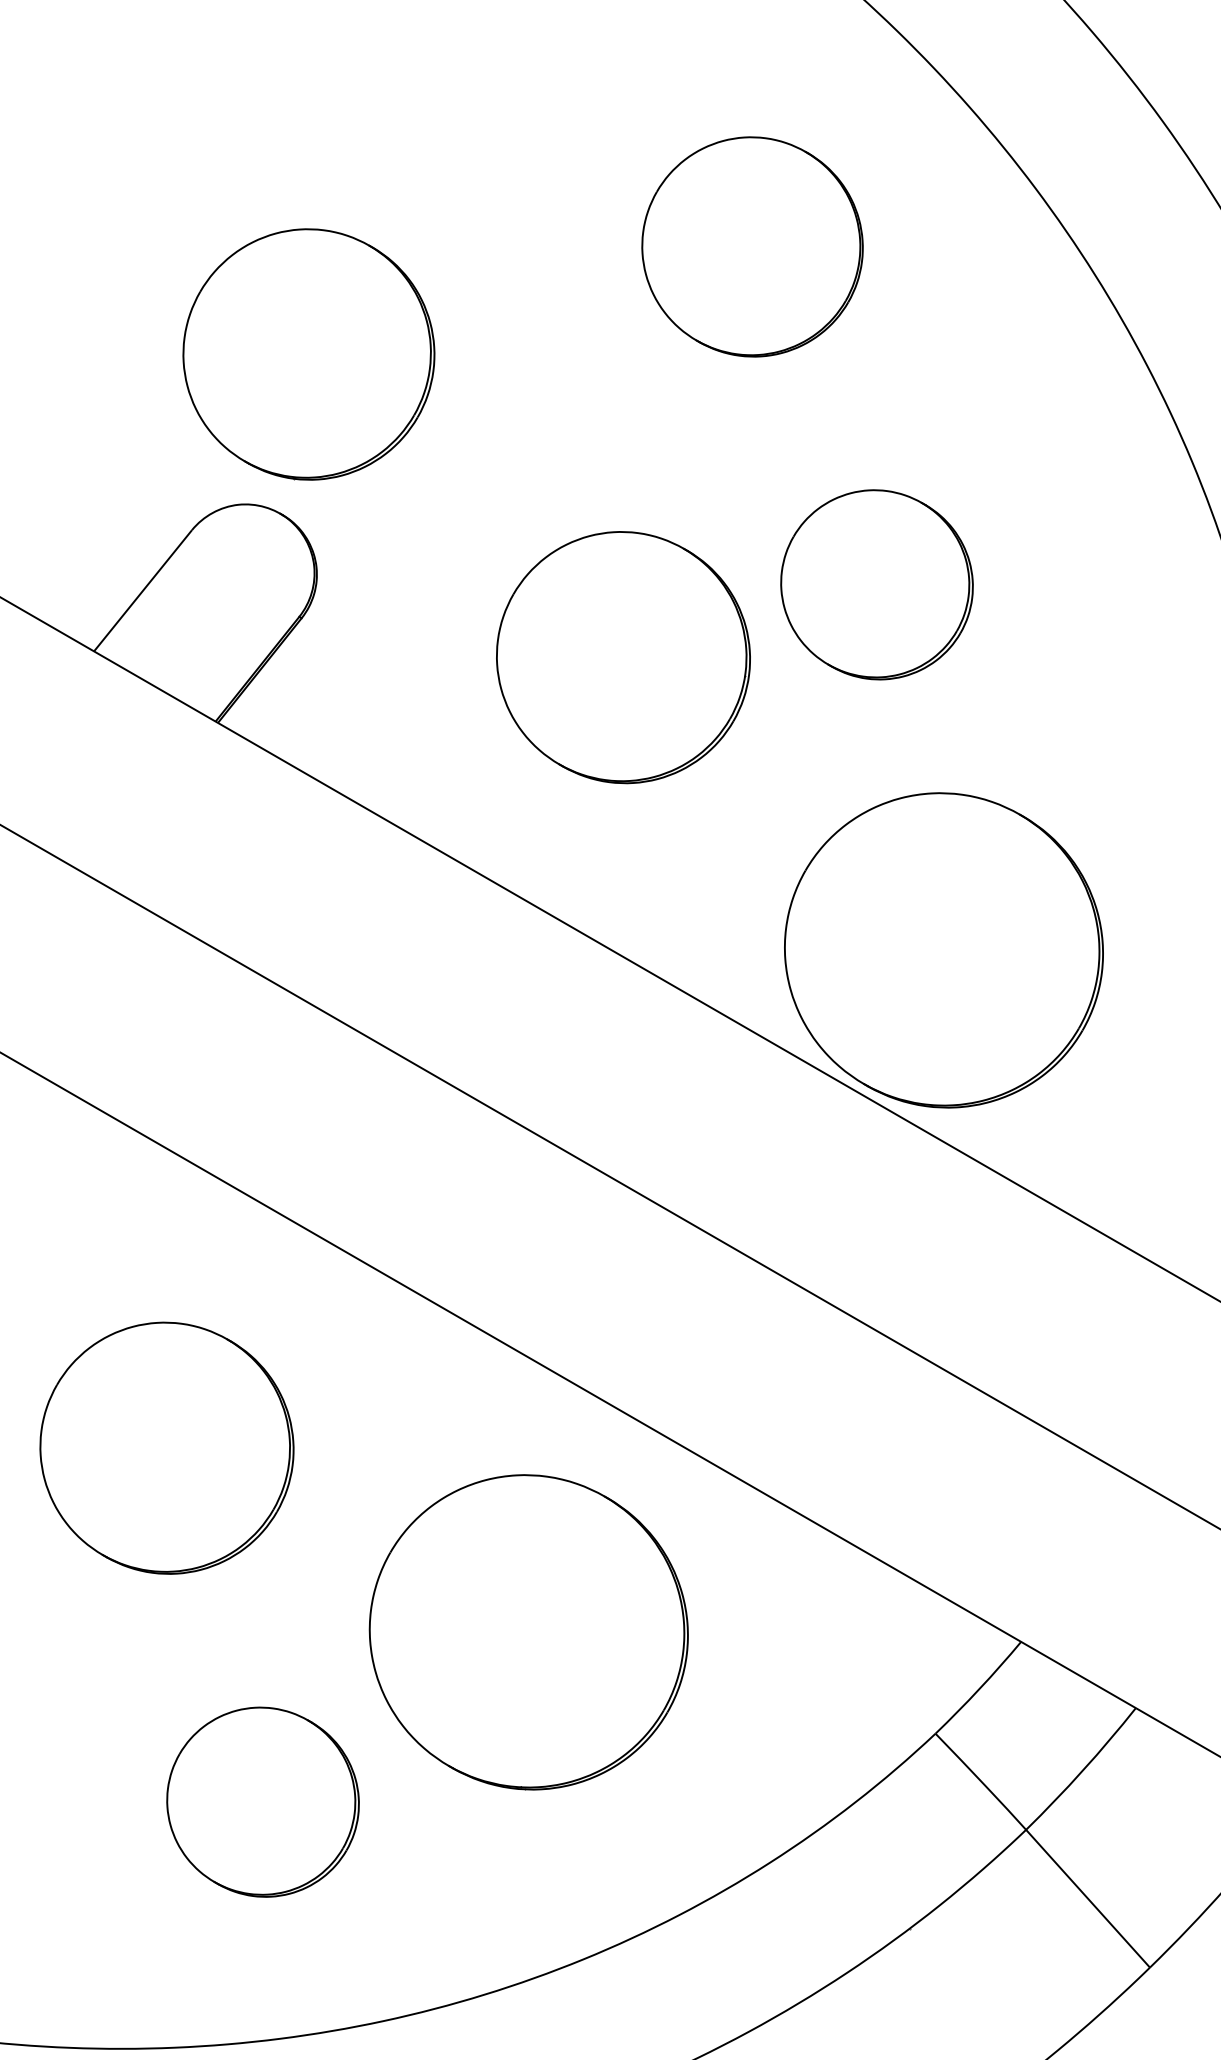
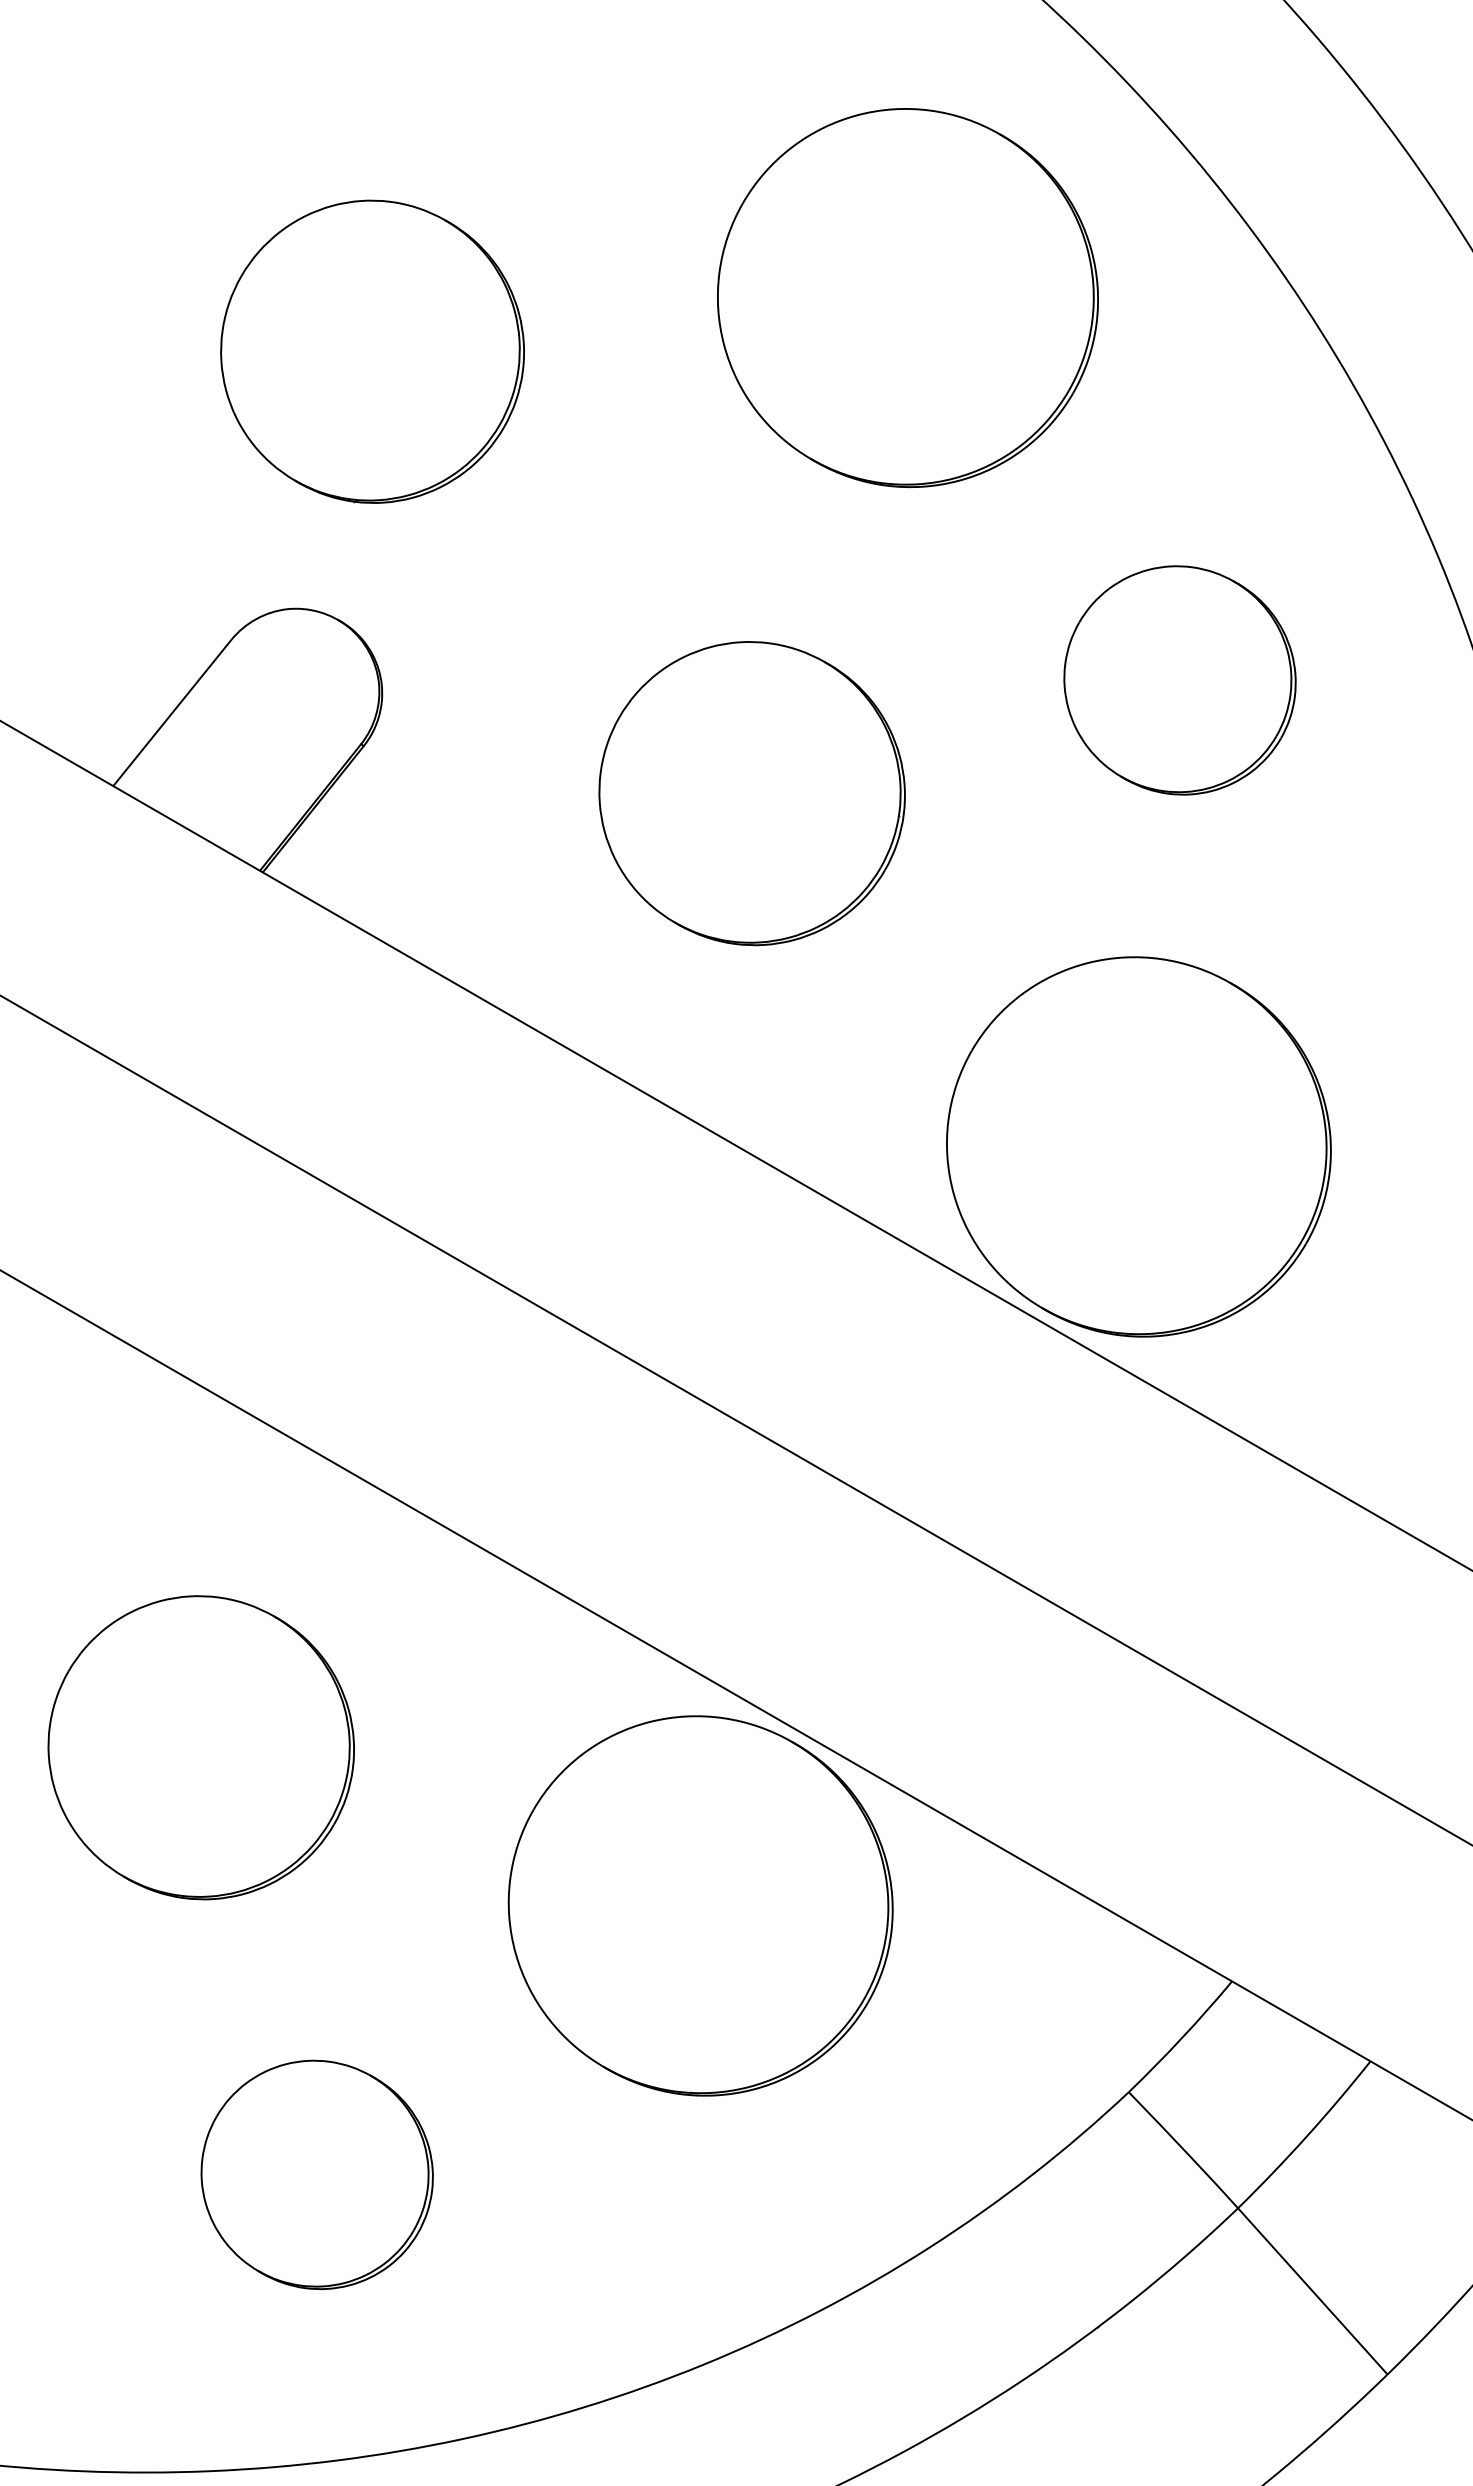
part: (752, 246) -> (907, 297), size x1.43
part: (308, 354) -> (372, 351), moved
part: (876, 584) -> (1179, 680), moved
part: (528, 1632) -> (700, 1906), moved

